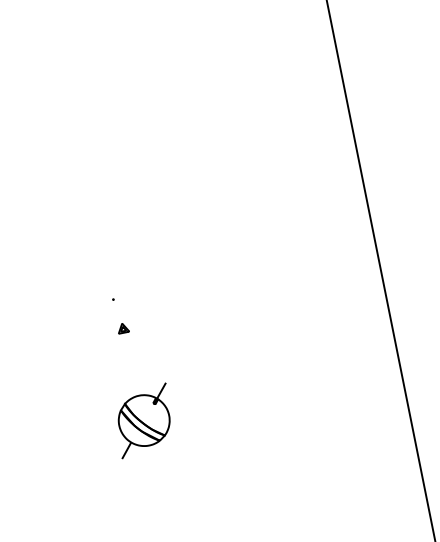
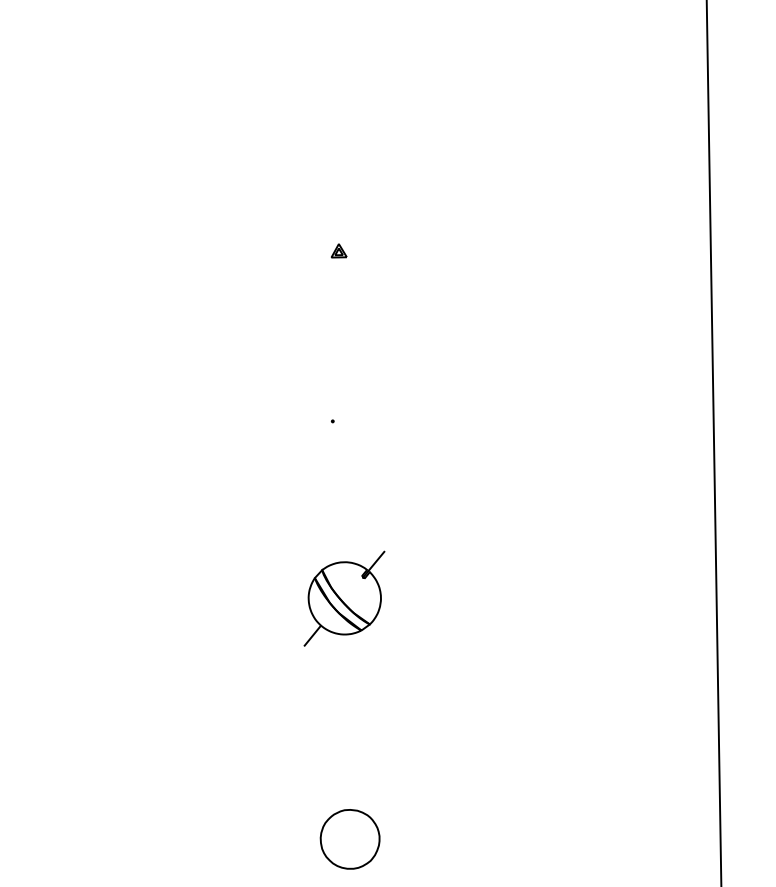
part: (122, 328) -> (338, 250), moved

